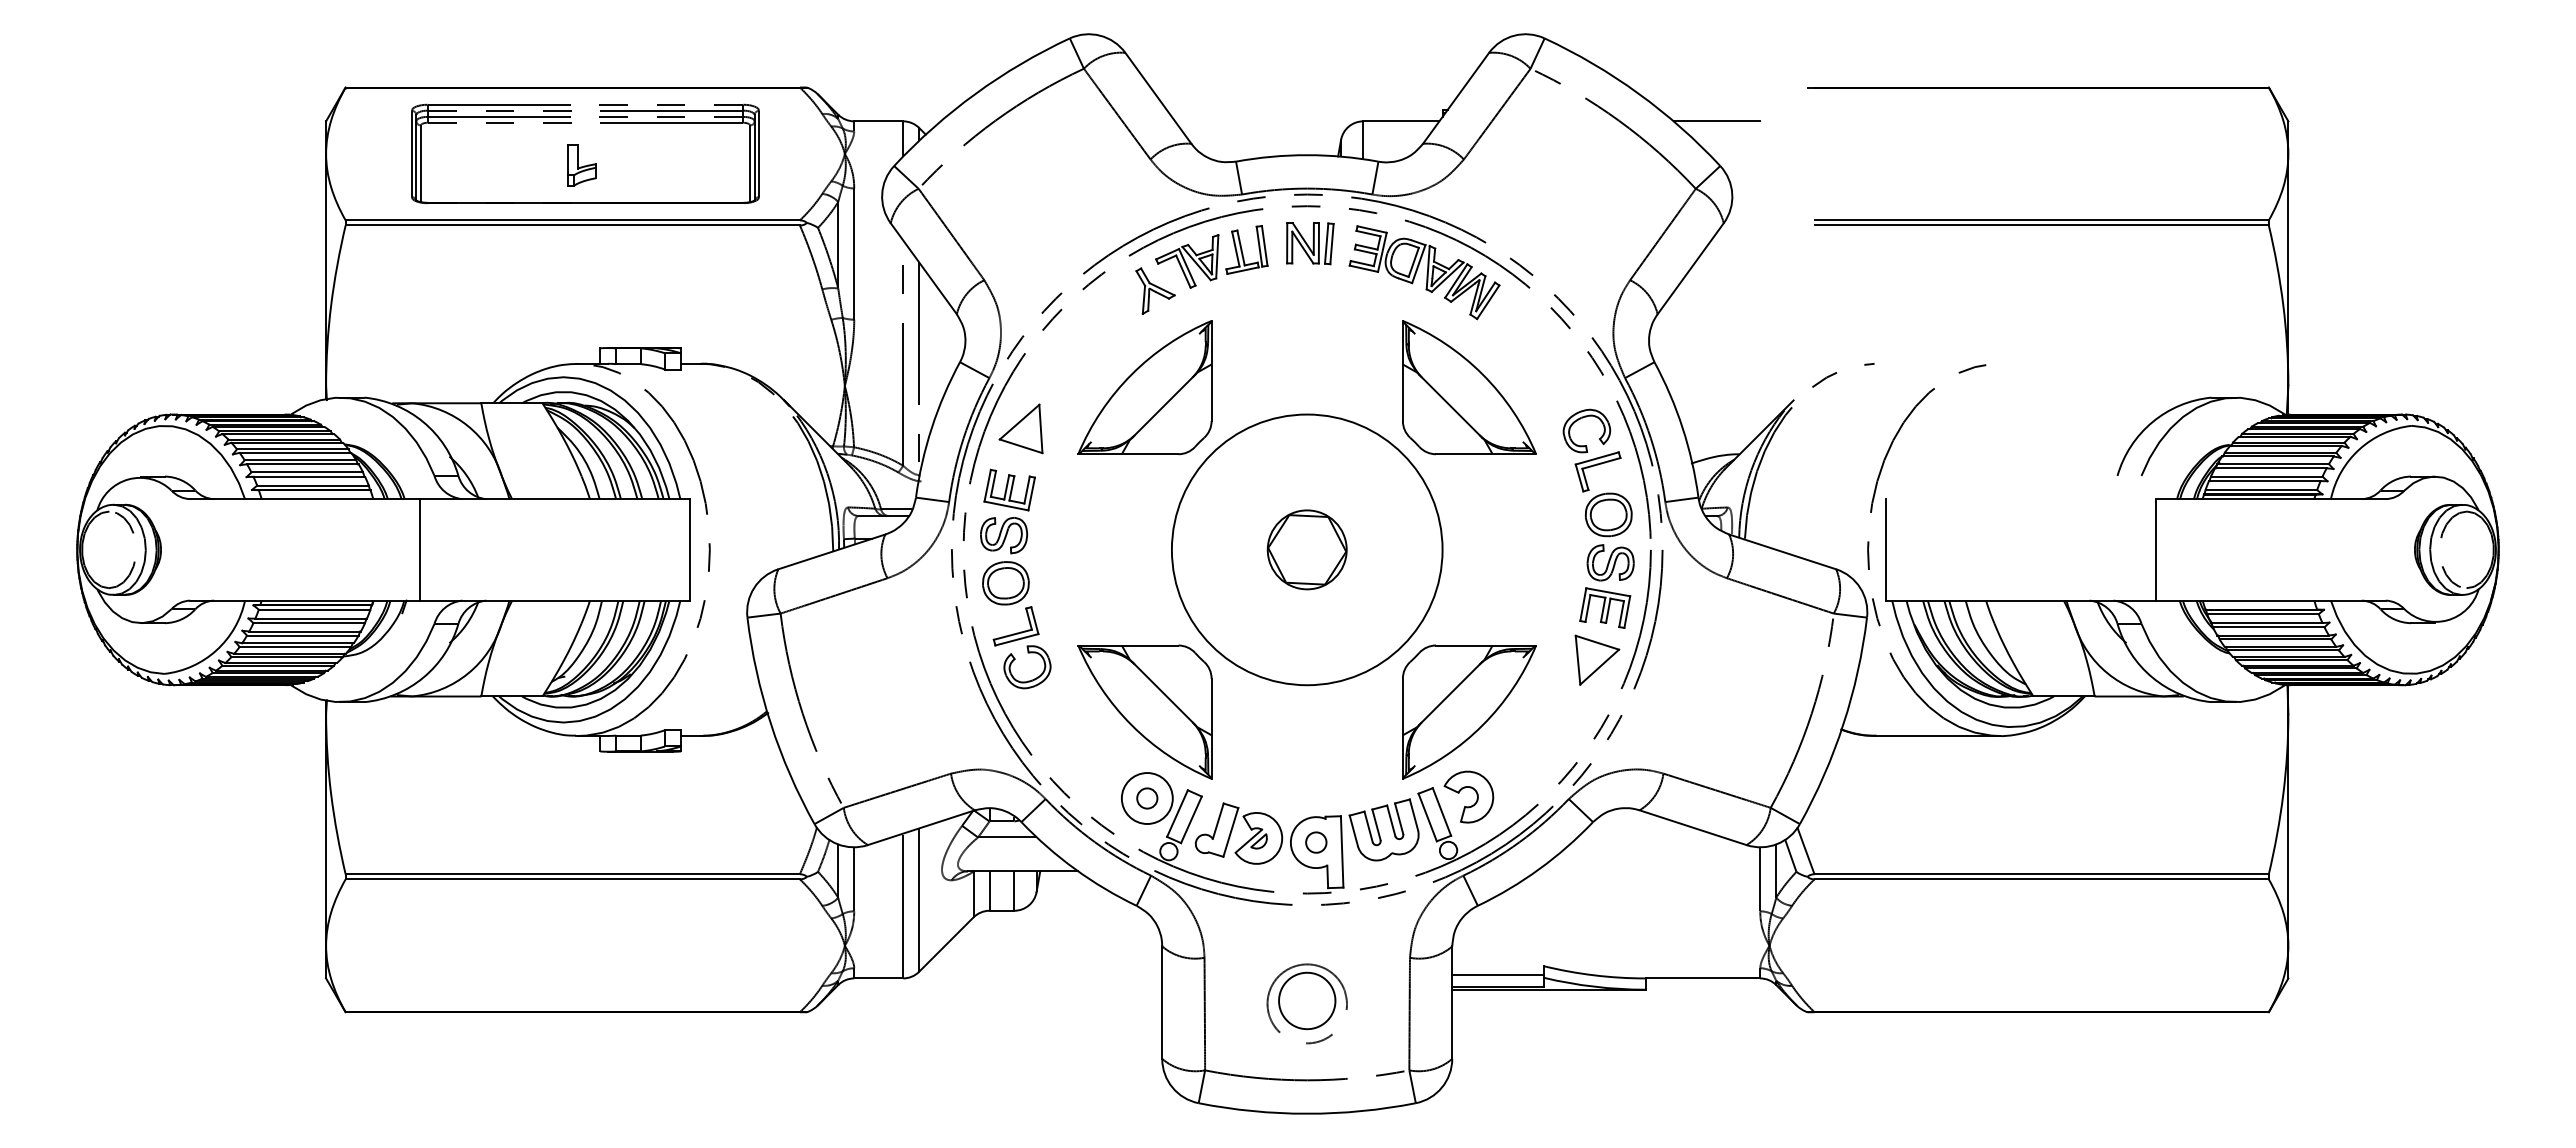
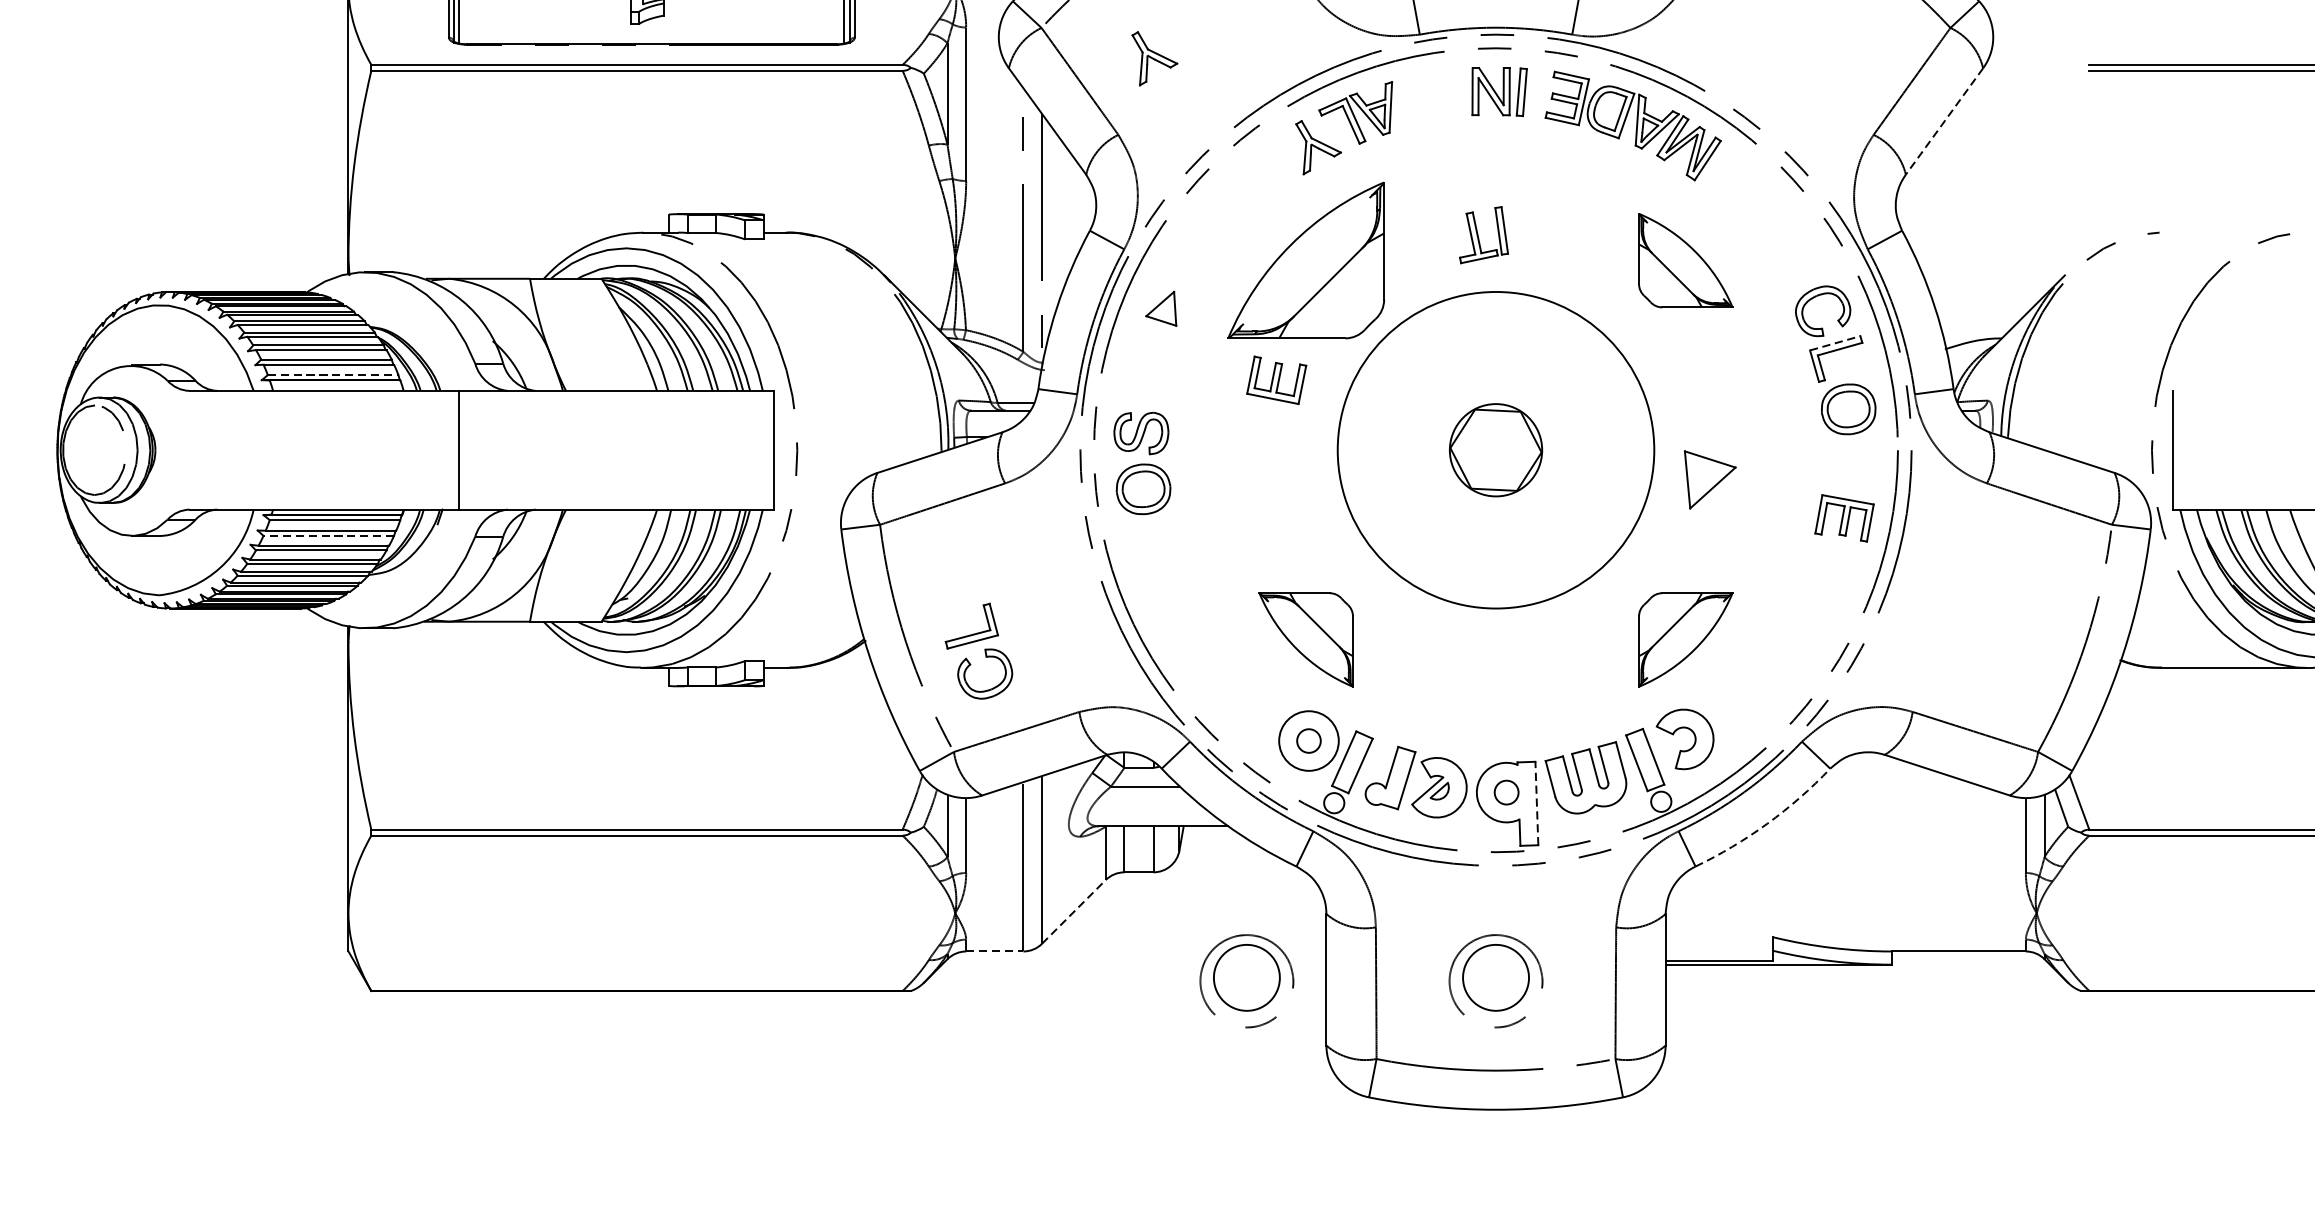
part: (1015, 214) -> (1154, 57), added
part: (1246, 249) -> (1483, 234), moved
line: (1690, 269) -> (1944, 122), solid -> dashed
part: (1469, 387) -> (1685, 260), size x0.6
part: (1020, 428) -> (1160, 308), size x0.6
line: (1597, 458) -> (1835, 343), solid -> dashed
line: (313, 485) -> (333, 374), solid -> dashed
part: (1009, 489) -> (1276, 379), moved
part: (1610, 562) -> (1850, 465), removed
line: (309, 623) -> (329, 536), solid -> dashed
part: (1021, 647) -> (978, 650), moved
part: (1597, 659) -> (1710, 479), moved
part: (1144, 711) -> (1305, 639), size x0.6
part: (1469, 711) -> (1685, 639), size x0.6
line: (1342, 851) -> (1537, 803), solid -> dashed
arc: (1539, 869) -> (1767, 824), solid -> dashed
line: (946, 944) -> (1074, 911), solid -> dashed
line: (1498, 975) -> (1719, 948), removed
line: (879, 978) -> (995, 951), solid -> dashed
part: (1093, 1003) -> (1246, 980), added

